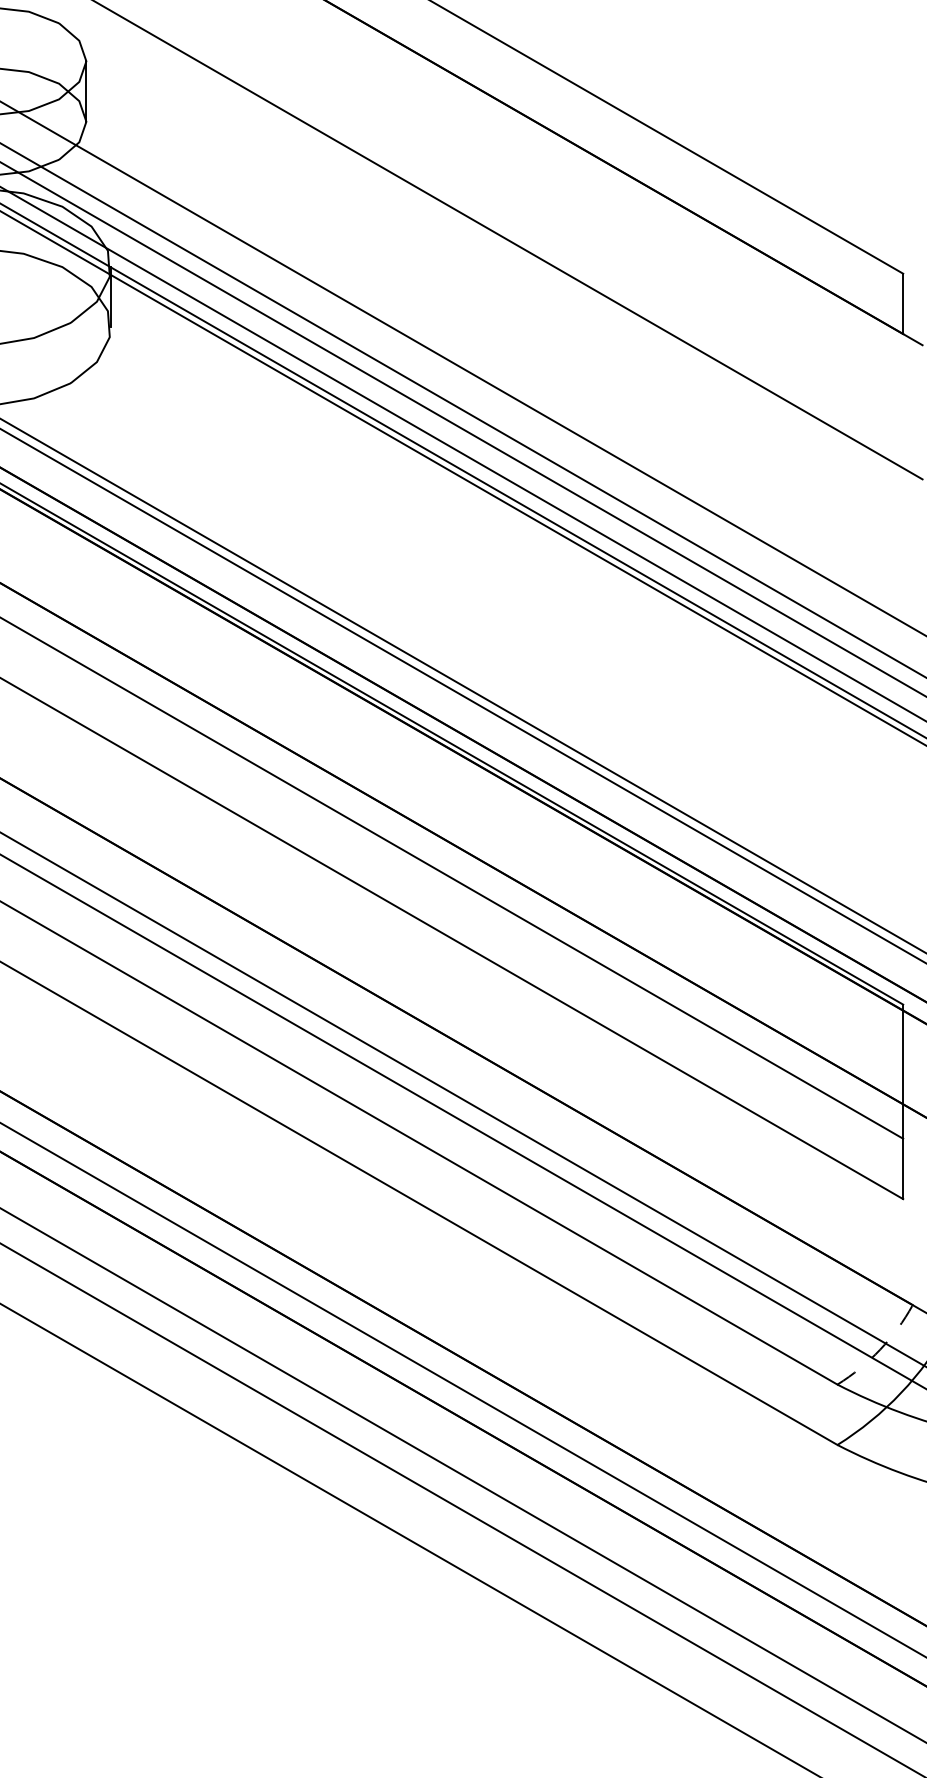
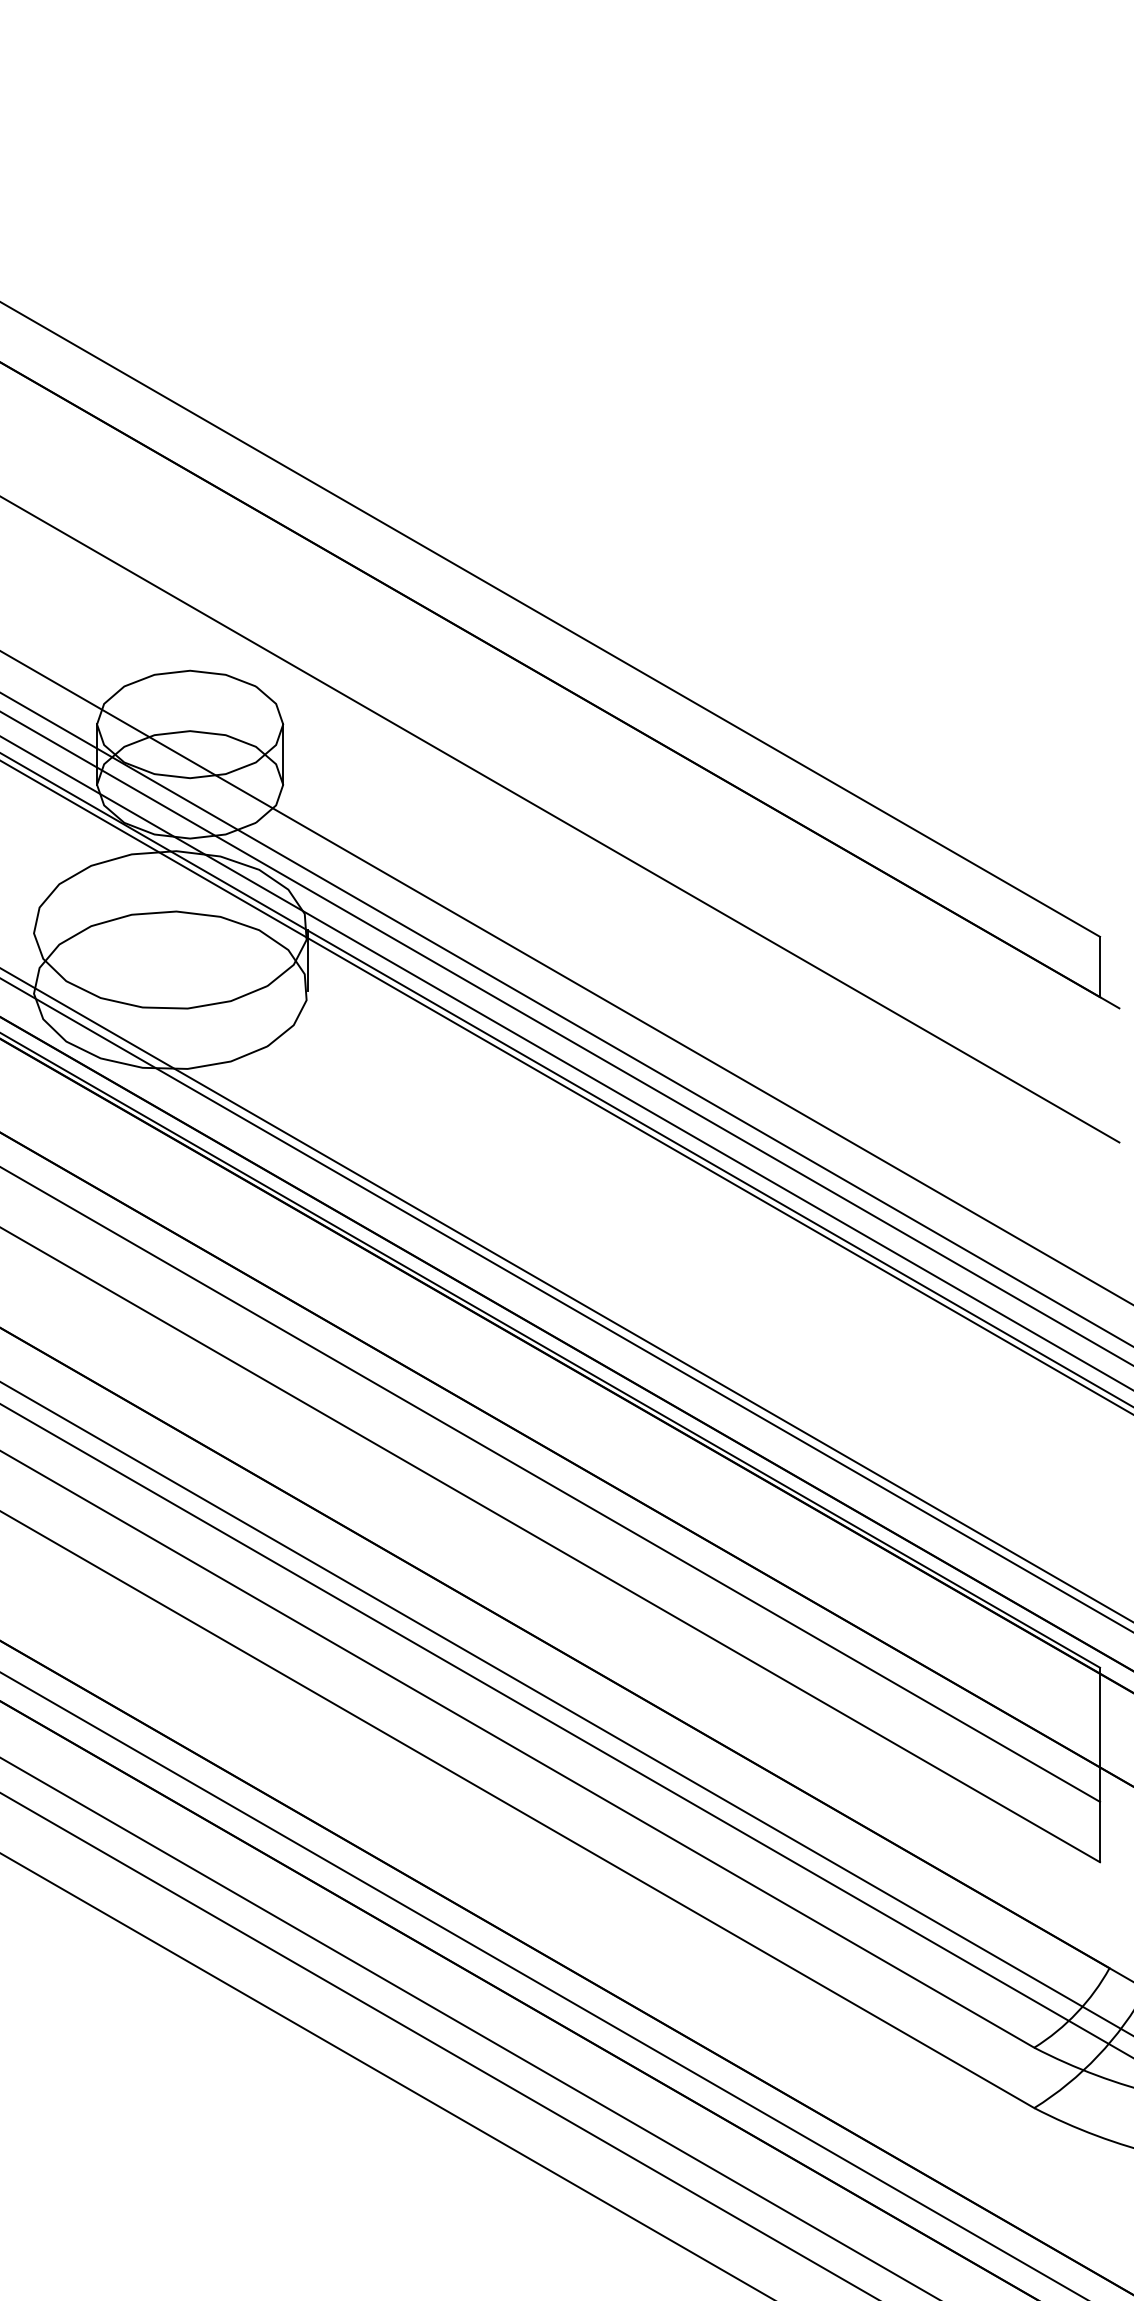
arc: (880, 1349) -> (1077, 2012), dashed -> solid

